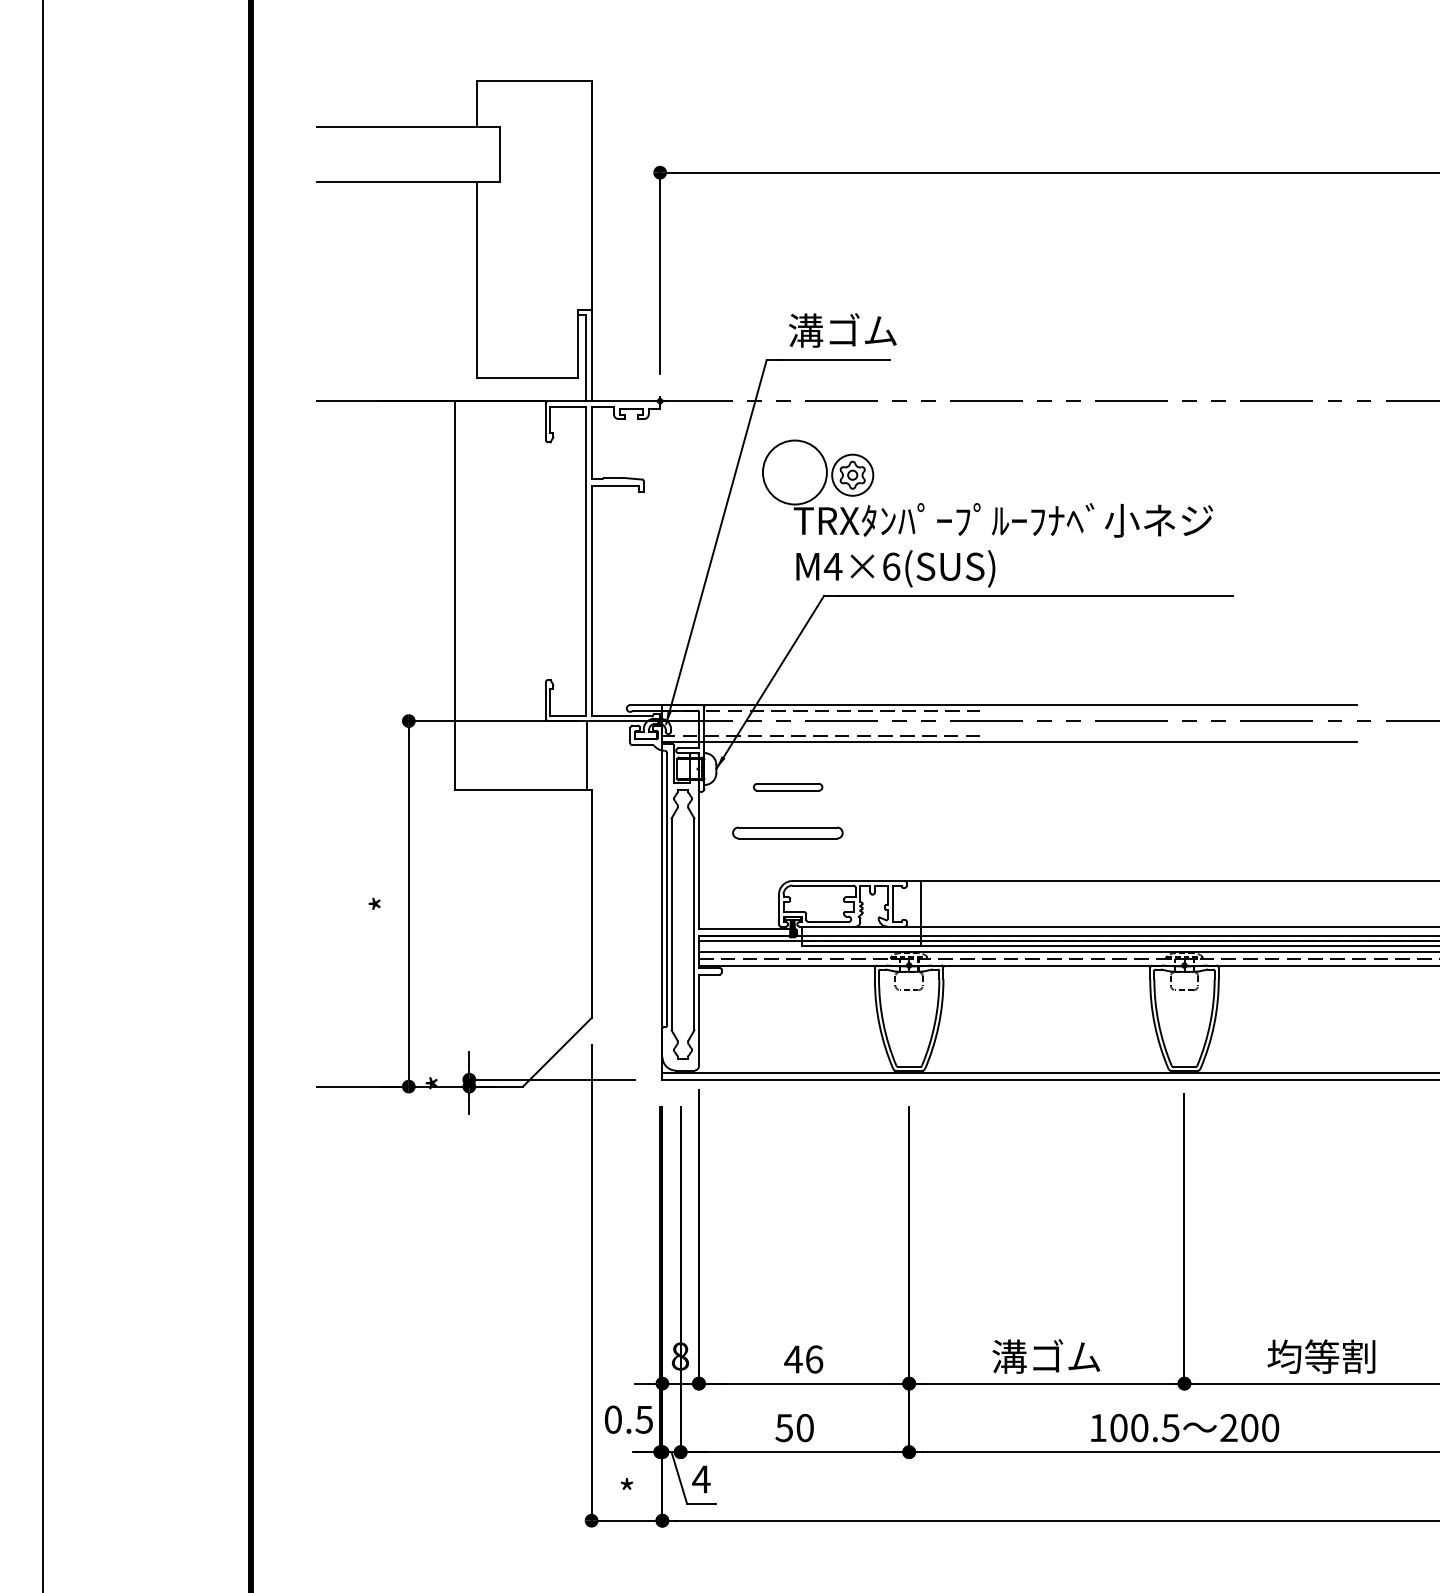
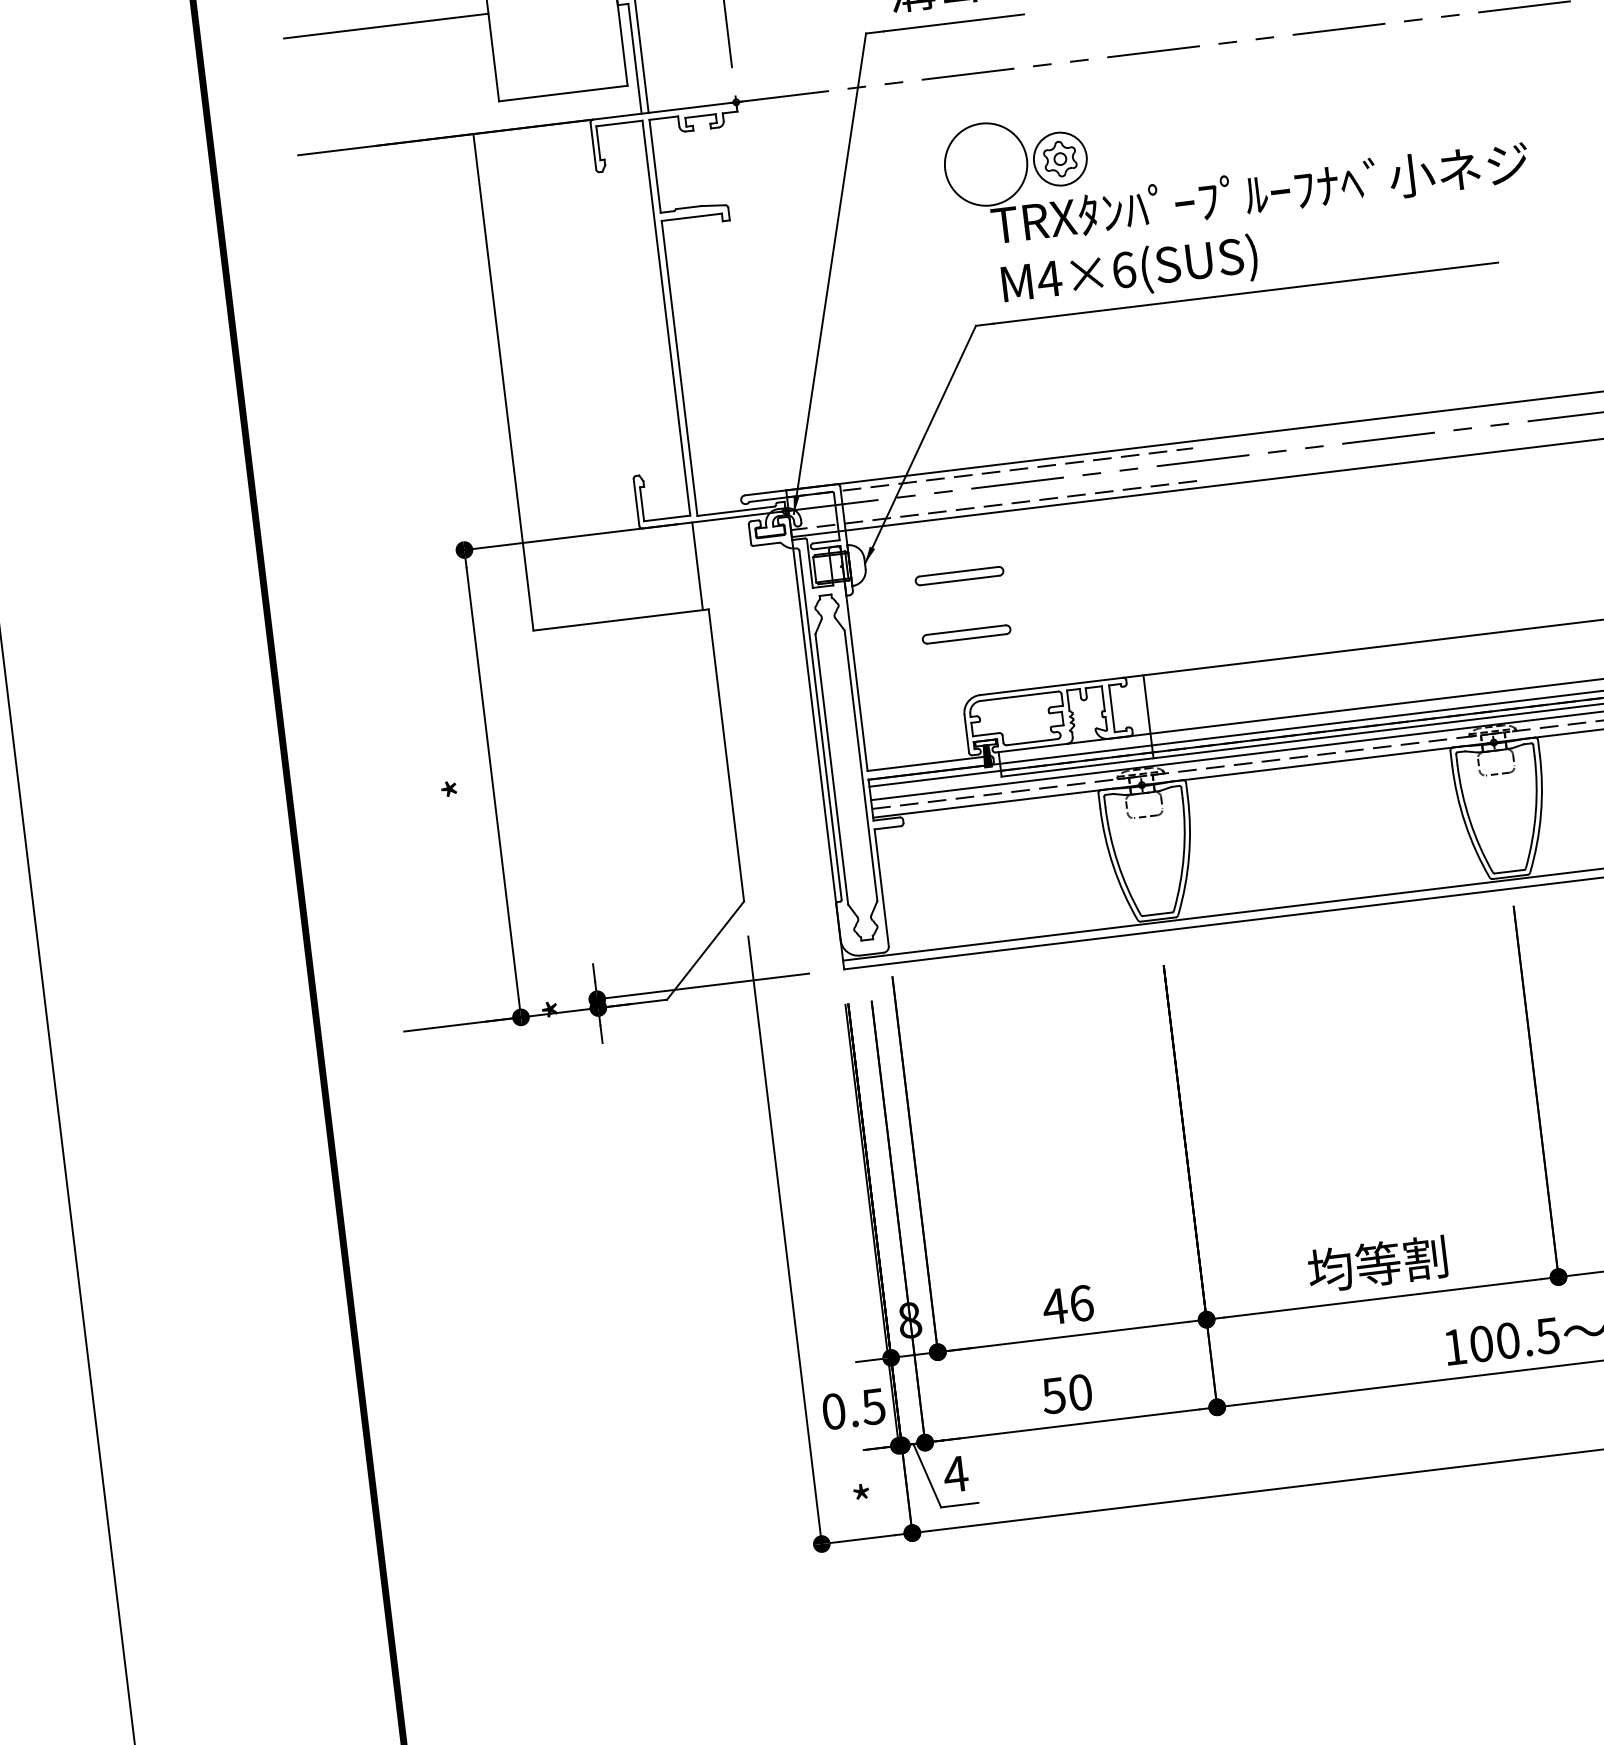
line: (397, 309) -> (386, 25), added
part: (995, 513) -> (1248, 185), moved
part: (788, 832) -> (967, 633), size x0.62
text: (1046, 1356) -> (1377, 1263), 溝ゴム -> 均等割

